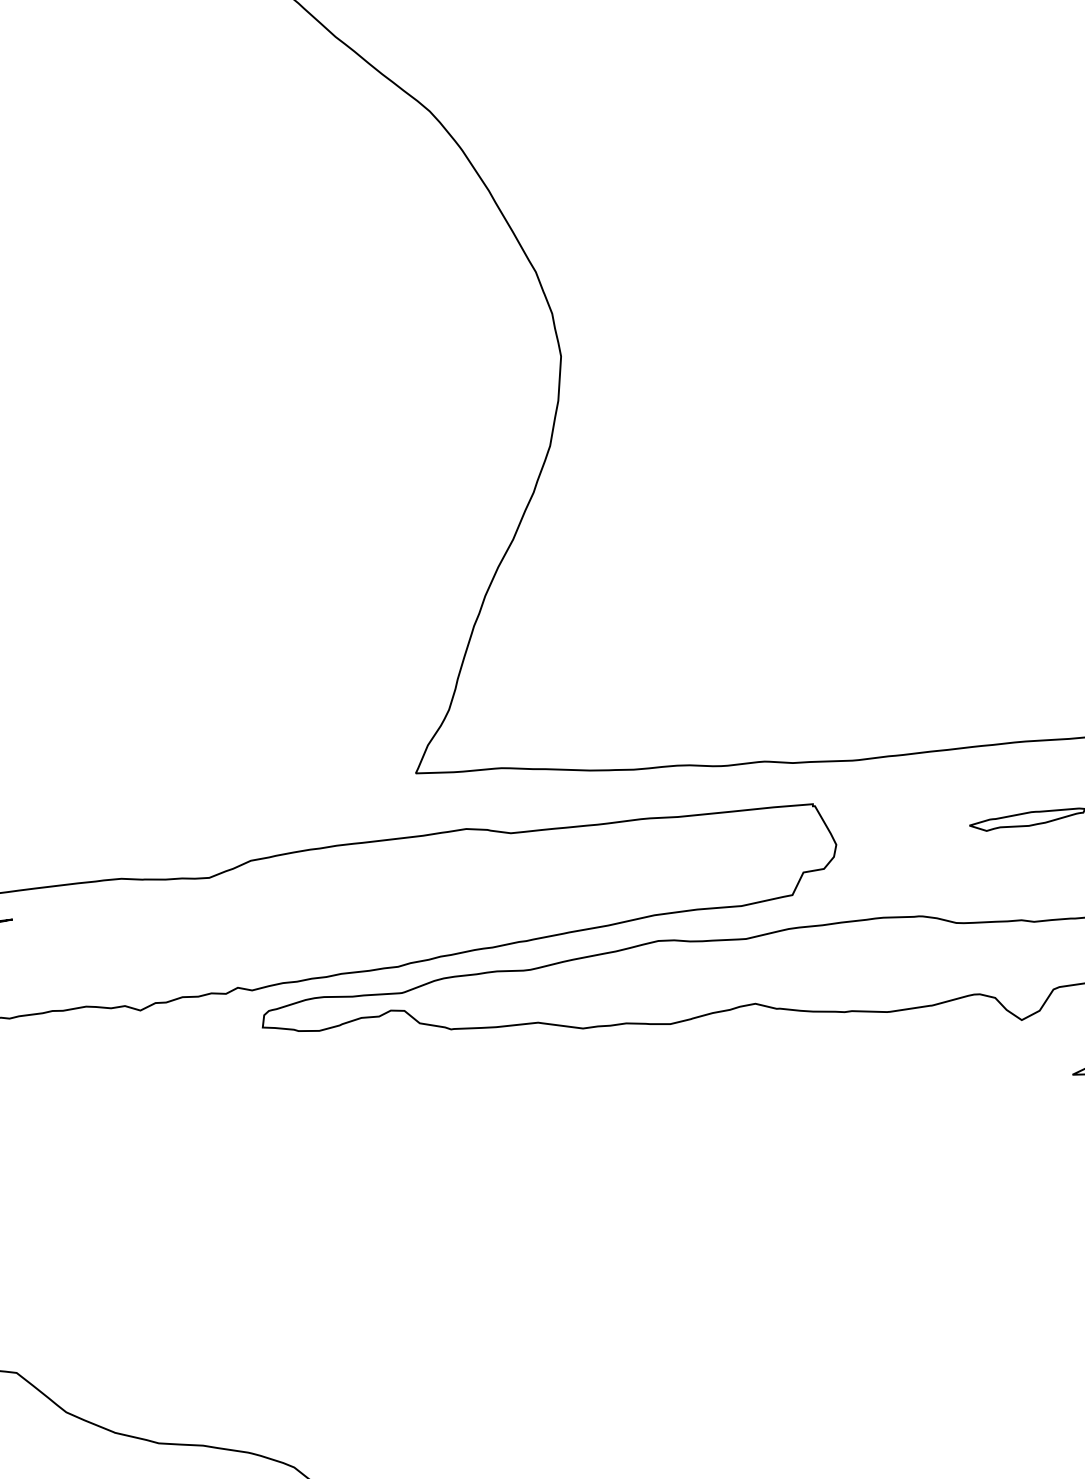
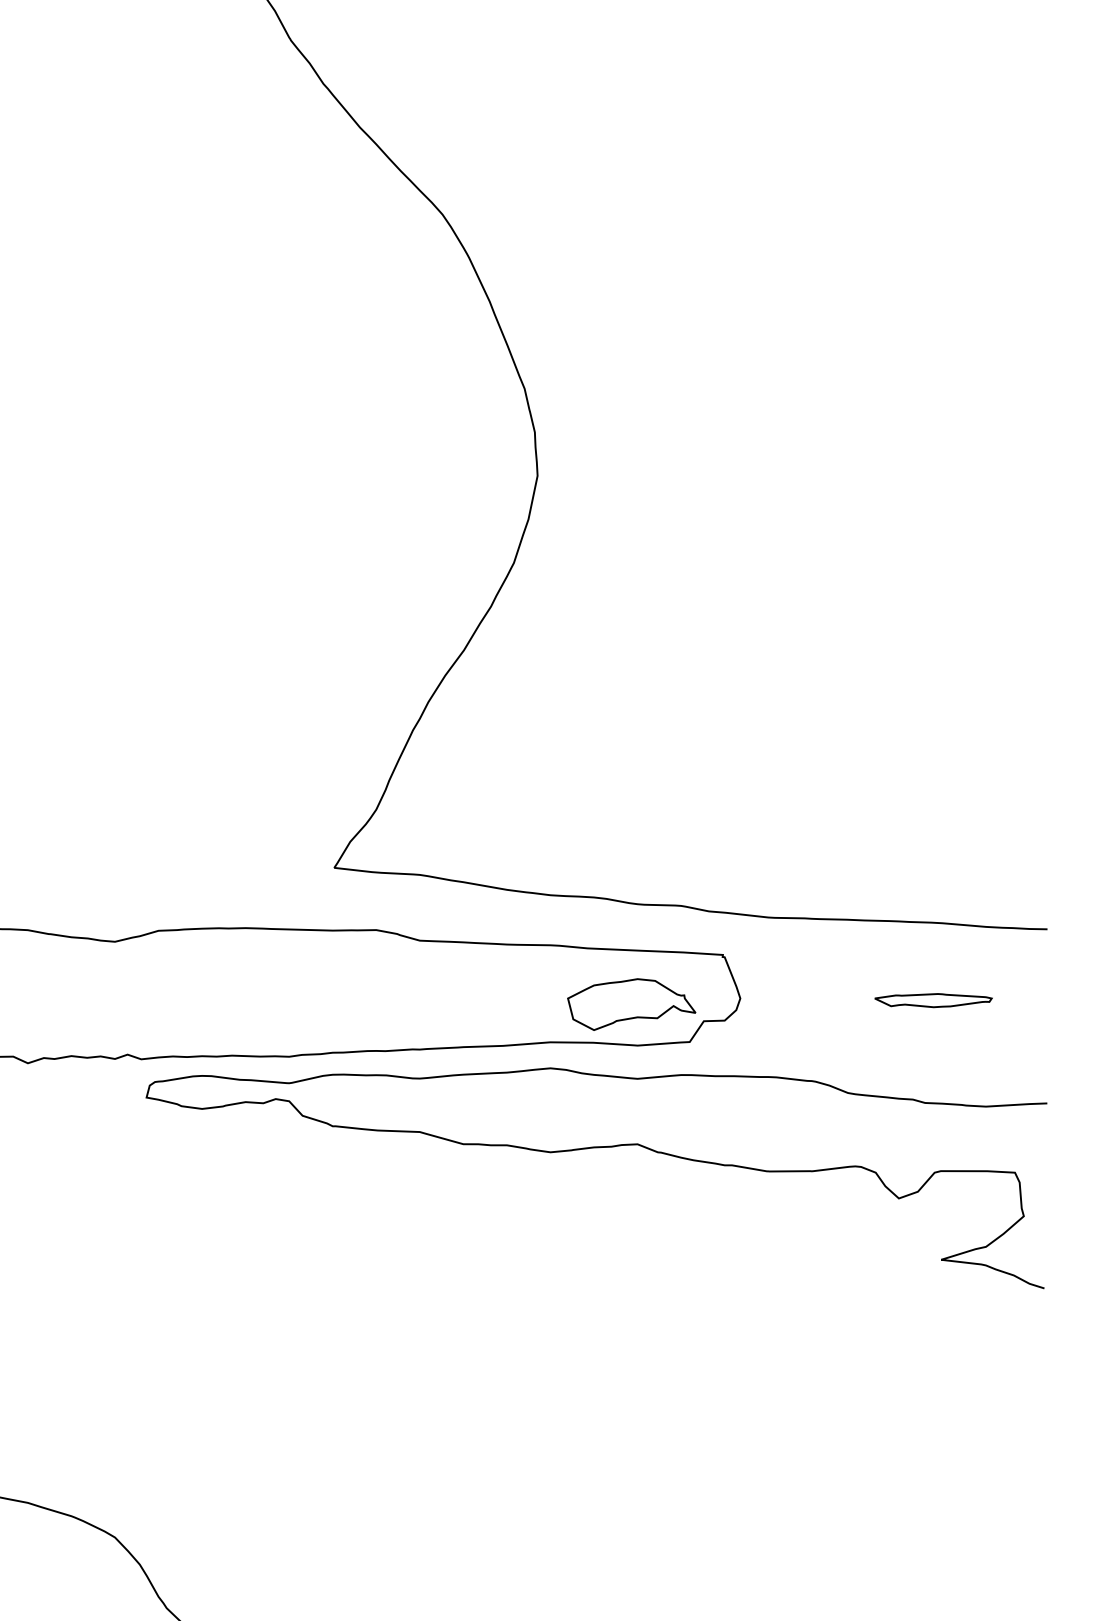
part: (729, 866) -> (631, 1004), added

